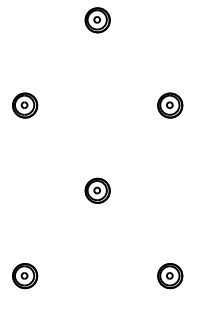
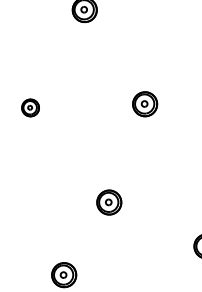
part: (25, 105) -> (30, 107), size x0.7
part: (170, 105) -> (145, 104), moved
part: (97, 190) -> (109, 202), moved

